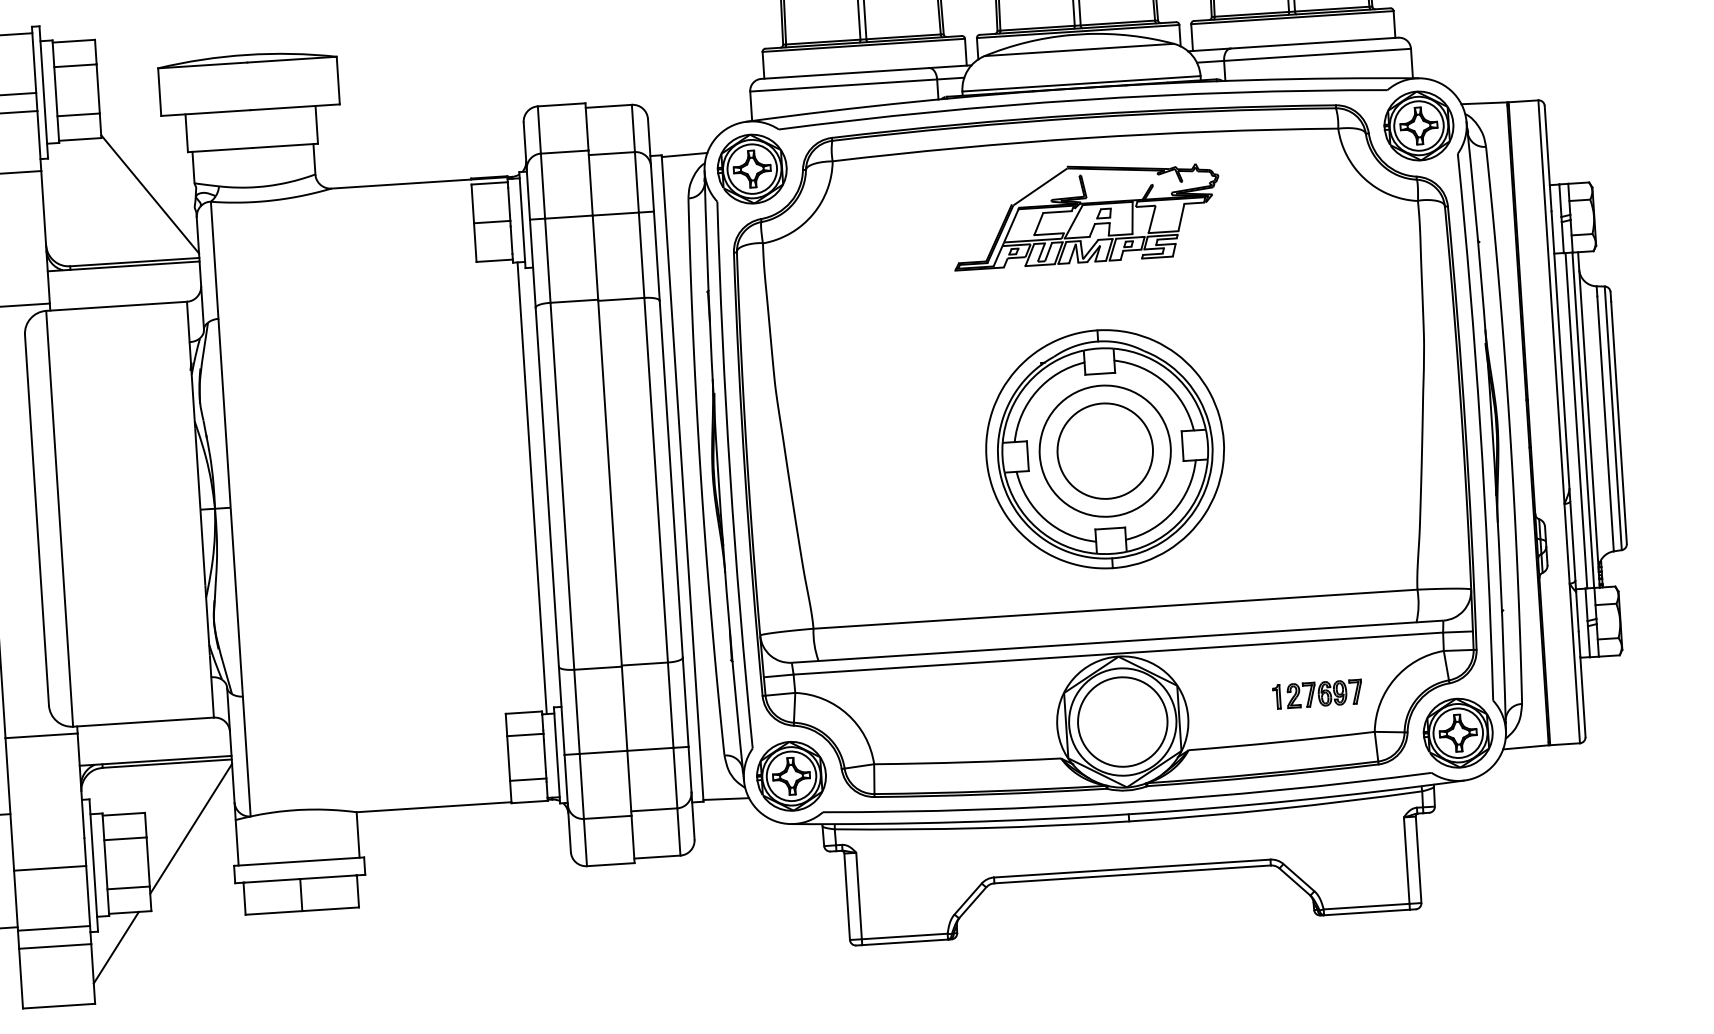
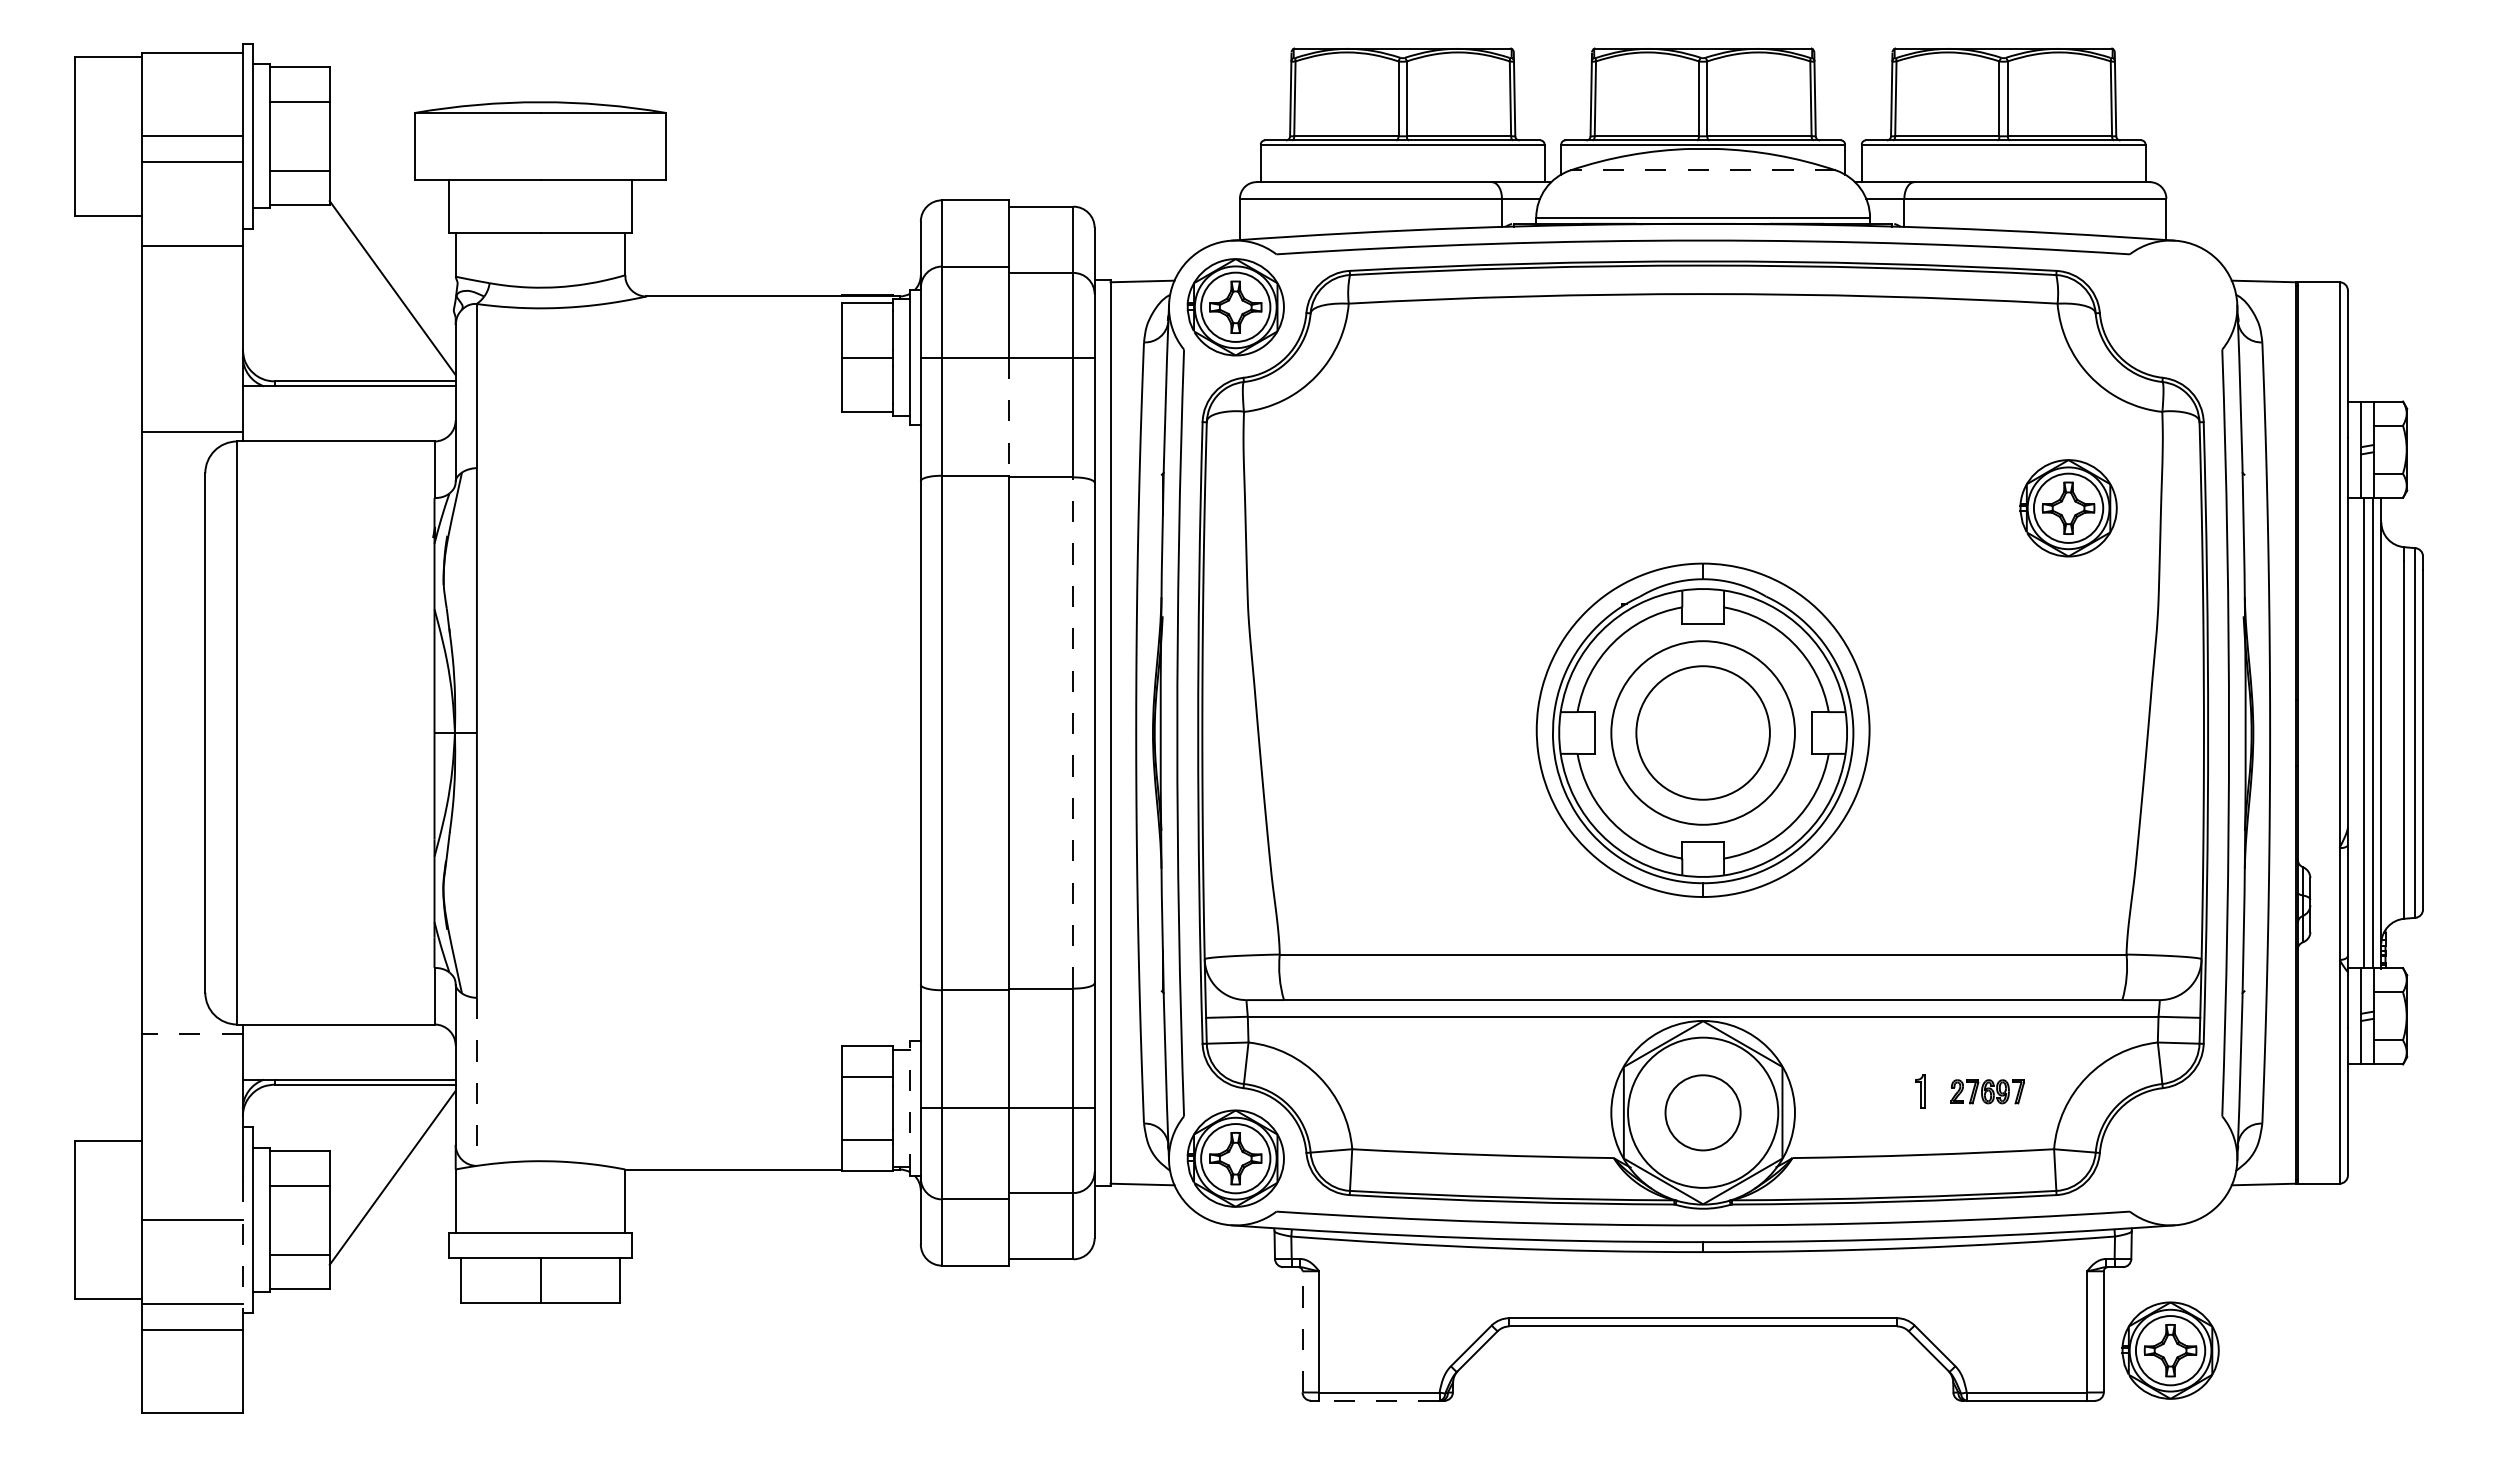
line: (1079, 49) -> (1703, 170), solid -> dashed
part: (1418, 126) -> (2068, 508), moved
part: (1085, 213) -> (1697, 399), removed
line: (595, 257) -> (1008, 416), solid -> dashed
line: (656, 480) -> (1073, 733), solid -> dashed
line: (532, 487) -> (899, 732), removed
part: (1324, 693) -> (1987, 1091), size x0.7
circle: (1122, 721) -> (1702, 1112), size x0.6
part: (1458, 733) -> (2170, 1350), moved
line: (41, 735) -> (192, 1034), solid -> dashed
line: (557, 754) -> (910, 1107), solid -> dashed
line: (246, 756) -> (476, 1081), solid -> dashed
line: (87, 885) -> (242, 1247), solid -> dashed
line: (847, 896) -> (1302, 1331), solid -> dashed
line: (904, 942) -> (1378, 1400), solid -> dashed
line: (116, 947) -> (277, 1336), removed

